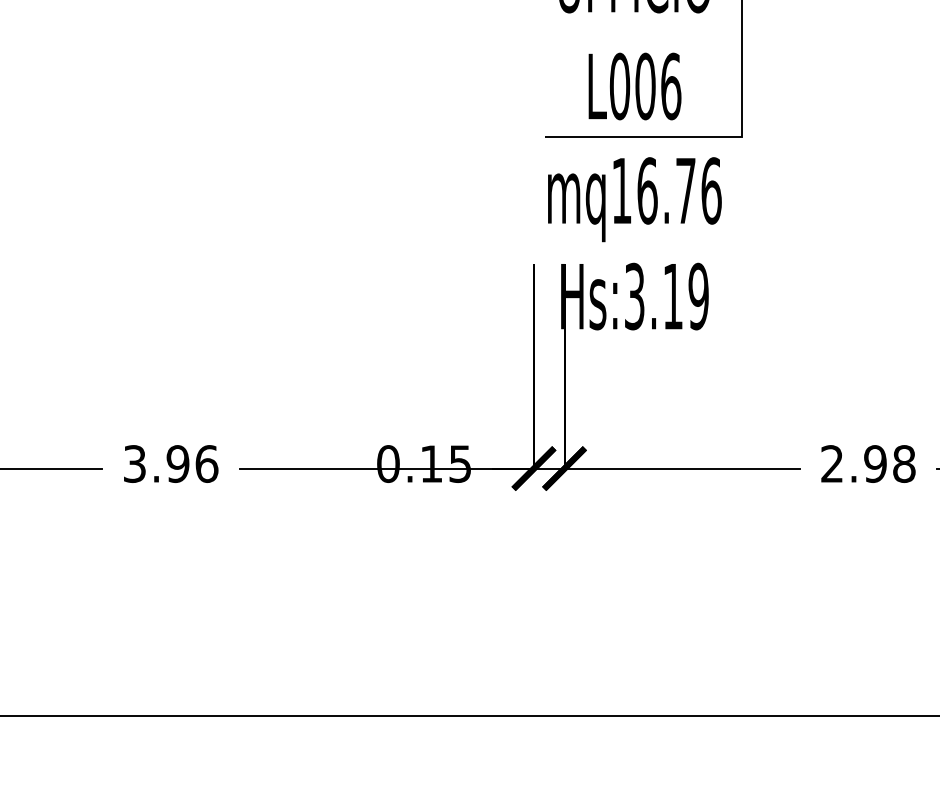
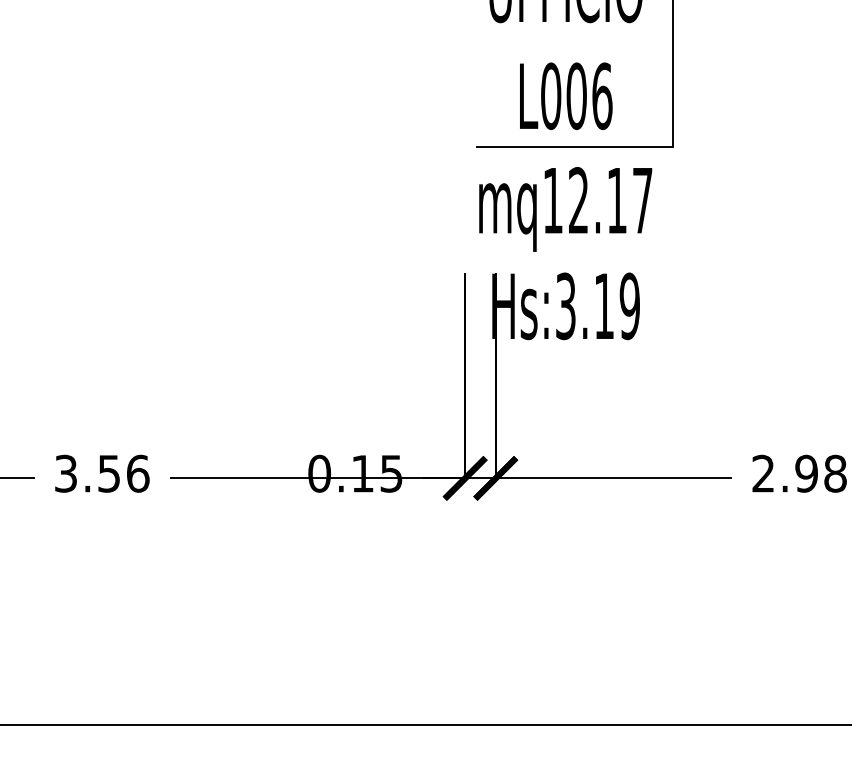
text: (679, 190) -> (610, 200), mq16.76 -> mq12.17
text: (177, 463) -> (108, 473), 3.96 -> 3.56

